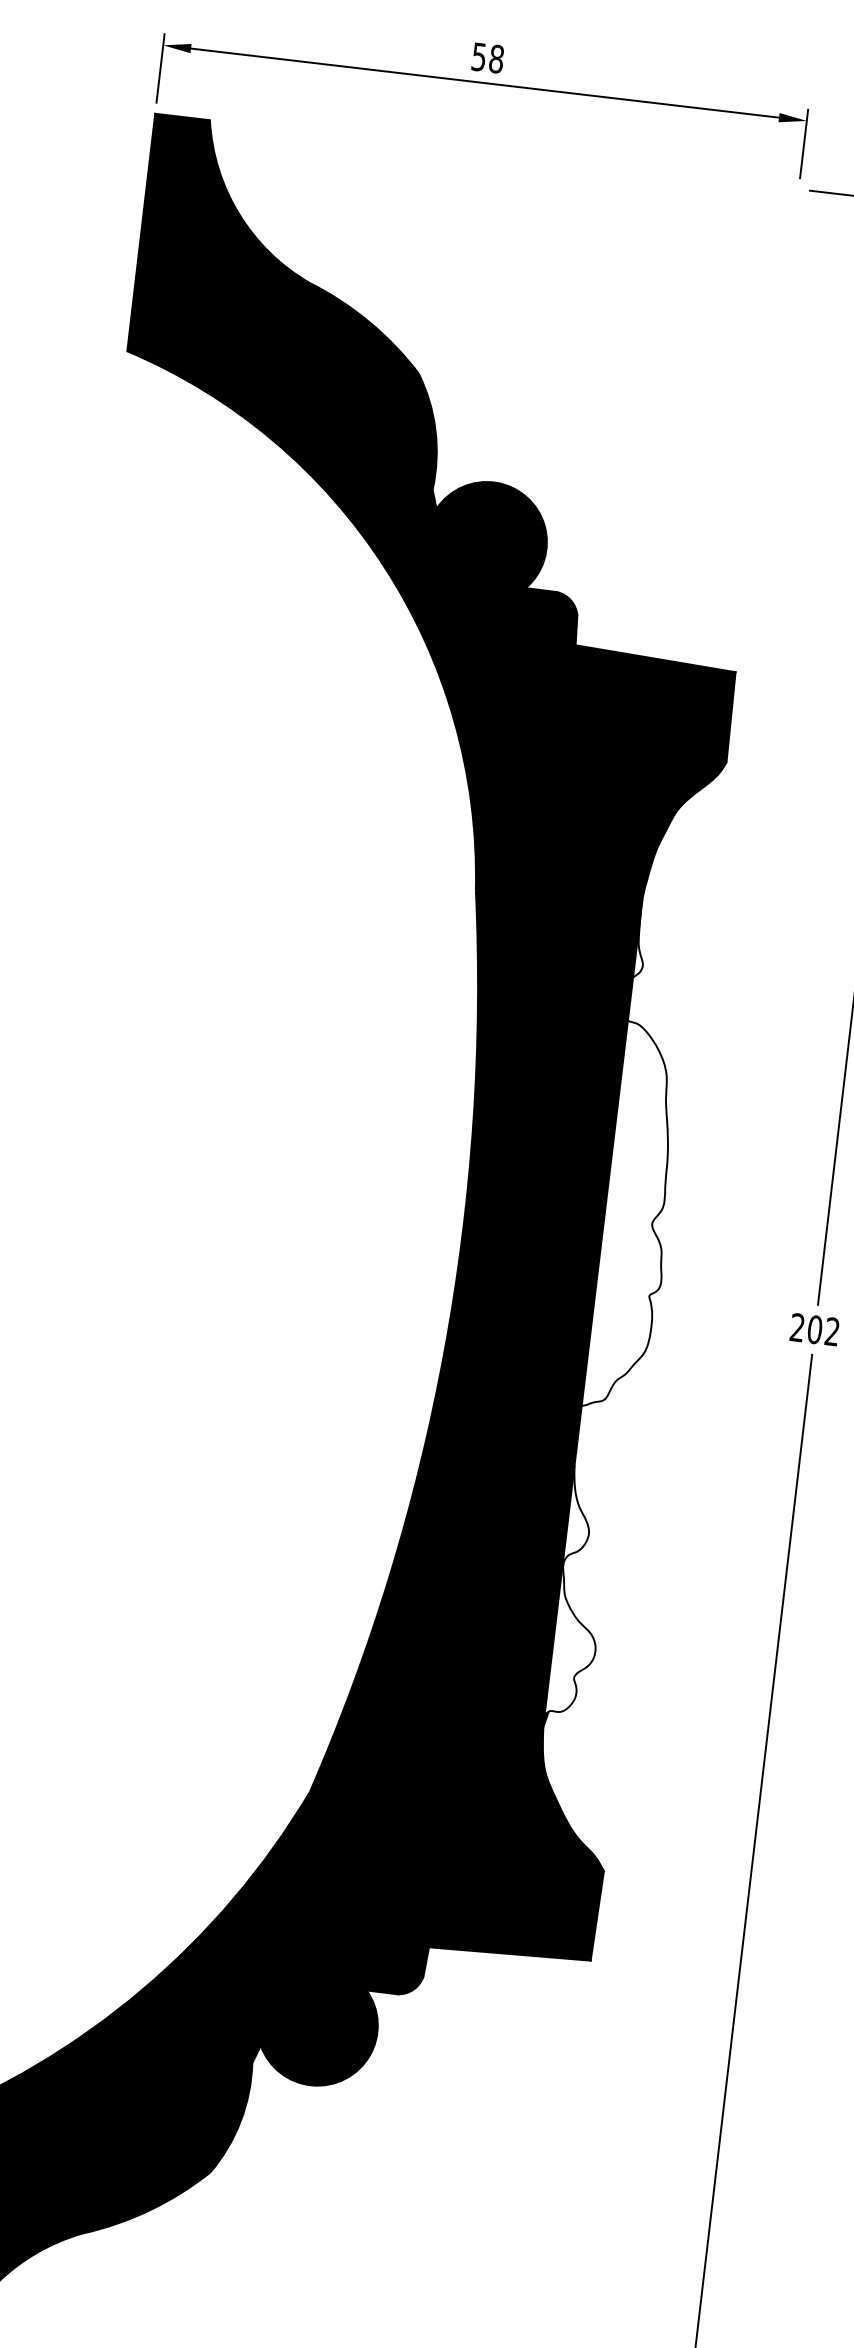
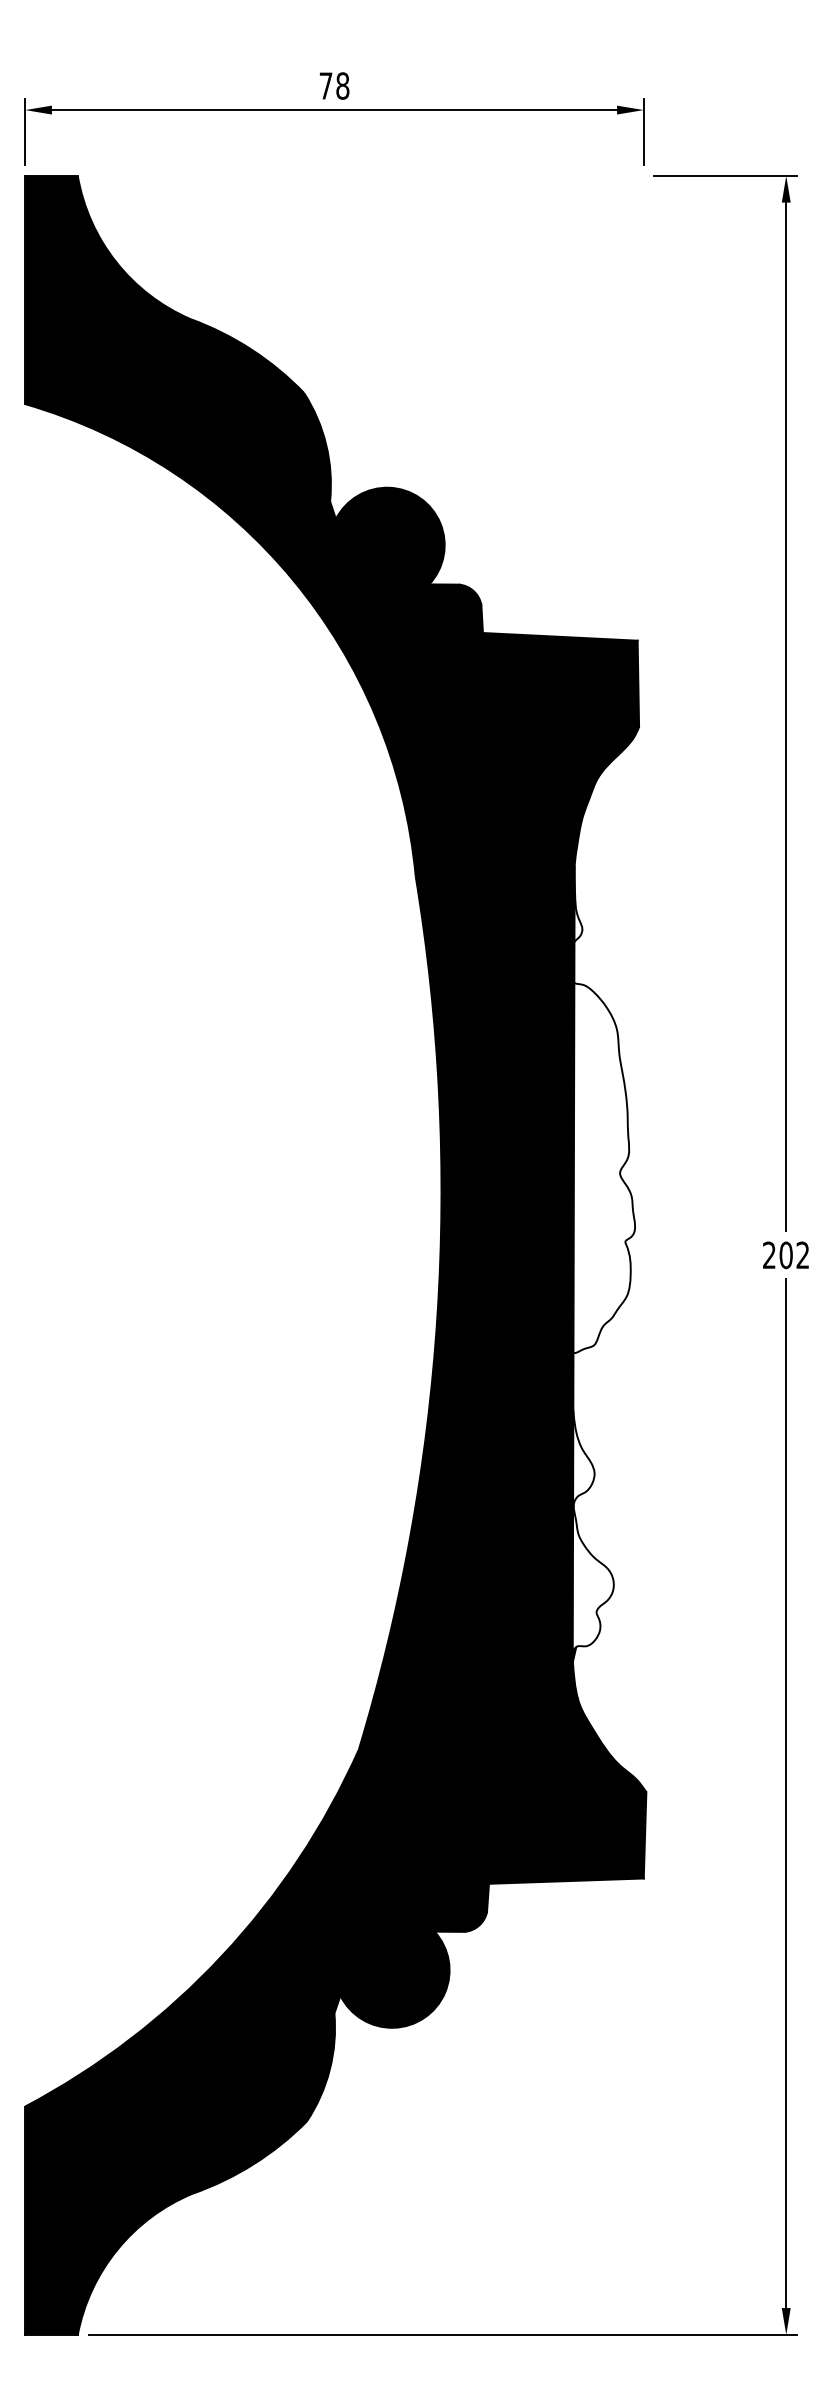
text: (478, 56) -> (325, 85), 58 -> 78

